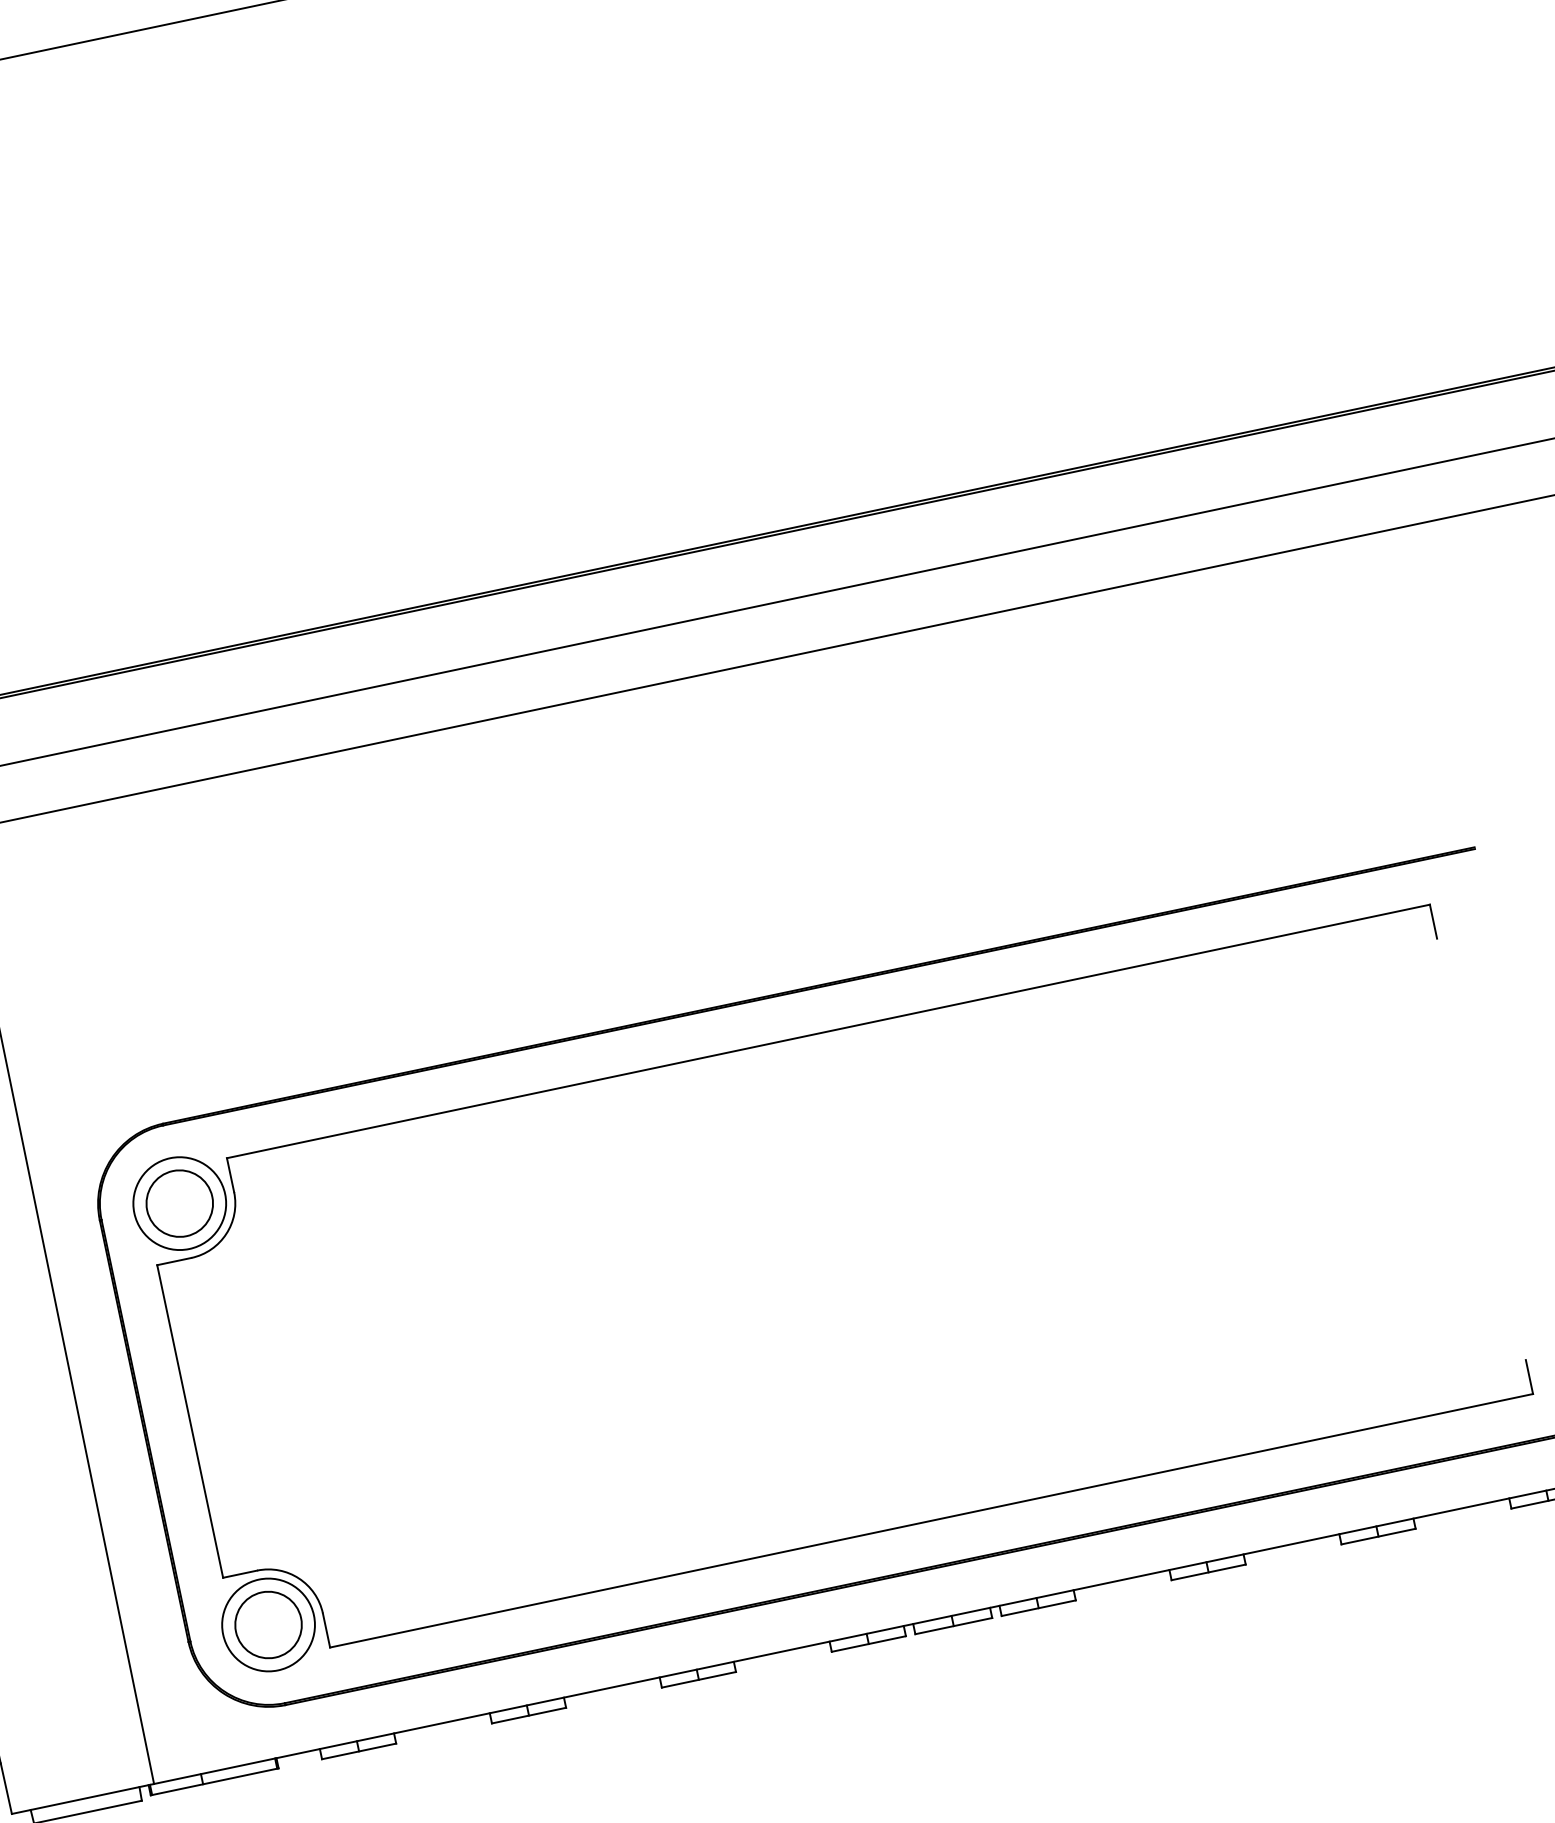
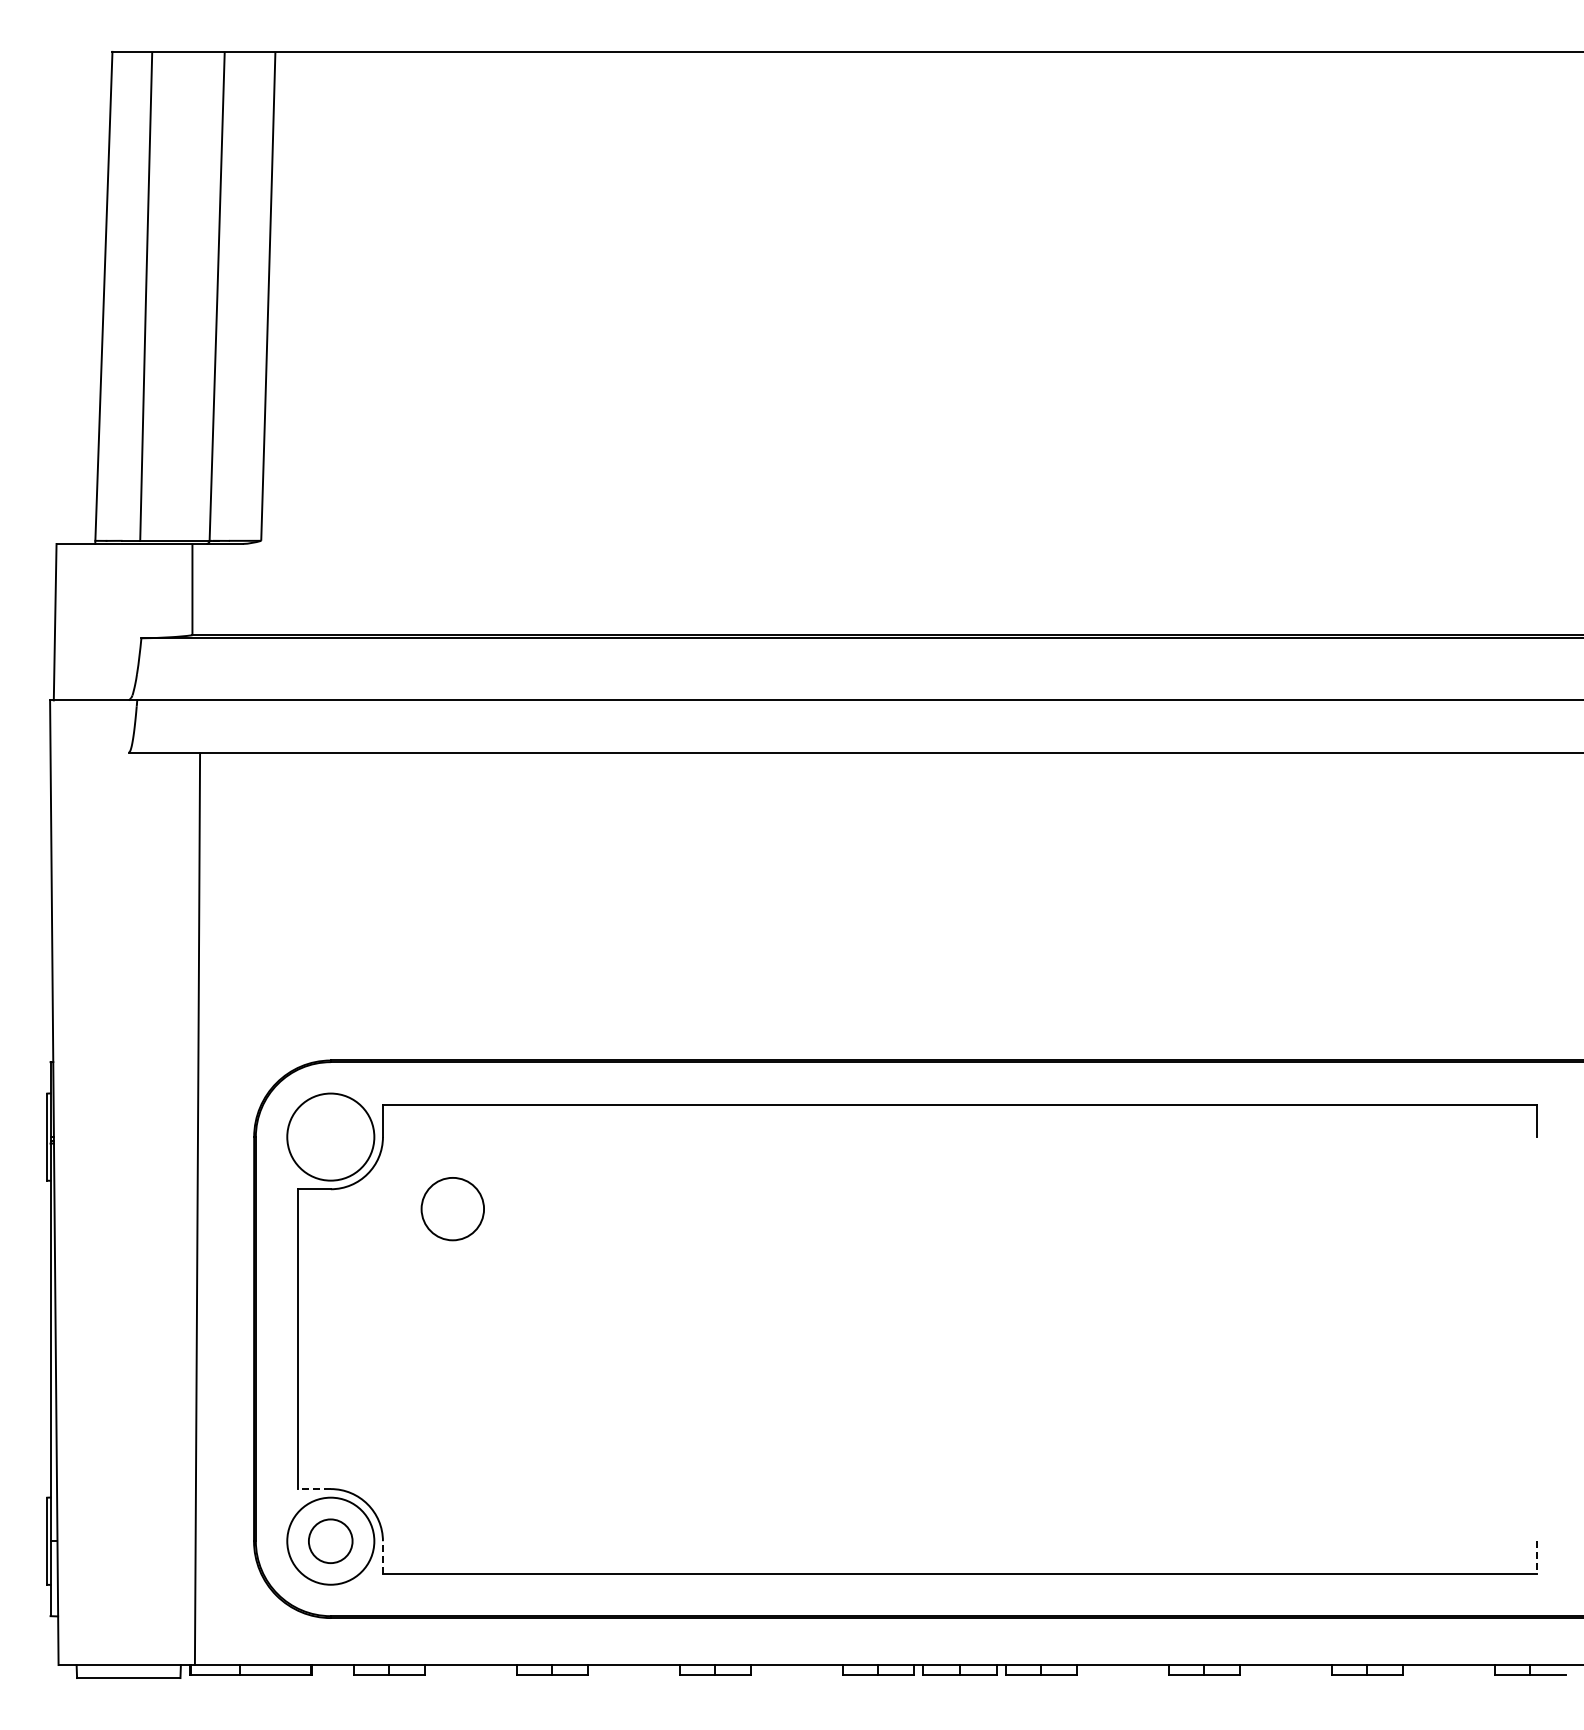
circle: (179, 1204) -> (452, 1209), moved
line: (1529, 1378) -> (1536, 1558), solid -> dashed
line: (240, 1574) -> (314, 1489), solid -> dashed
circle: (268, 1625) -> (330, 1541), size x0.7
line: (326, 1630) -> (382, 1557), solid -> dashed

